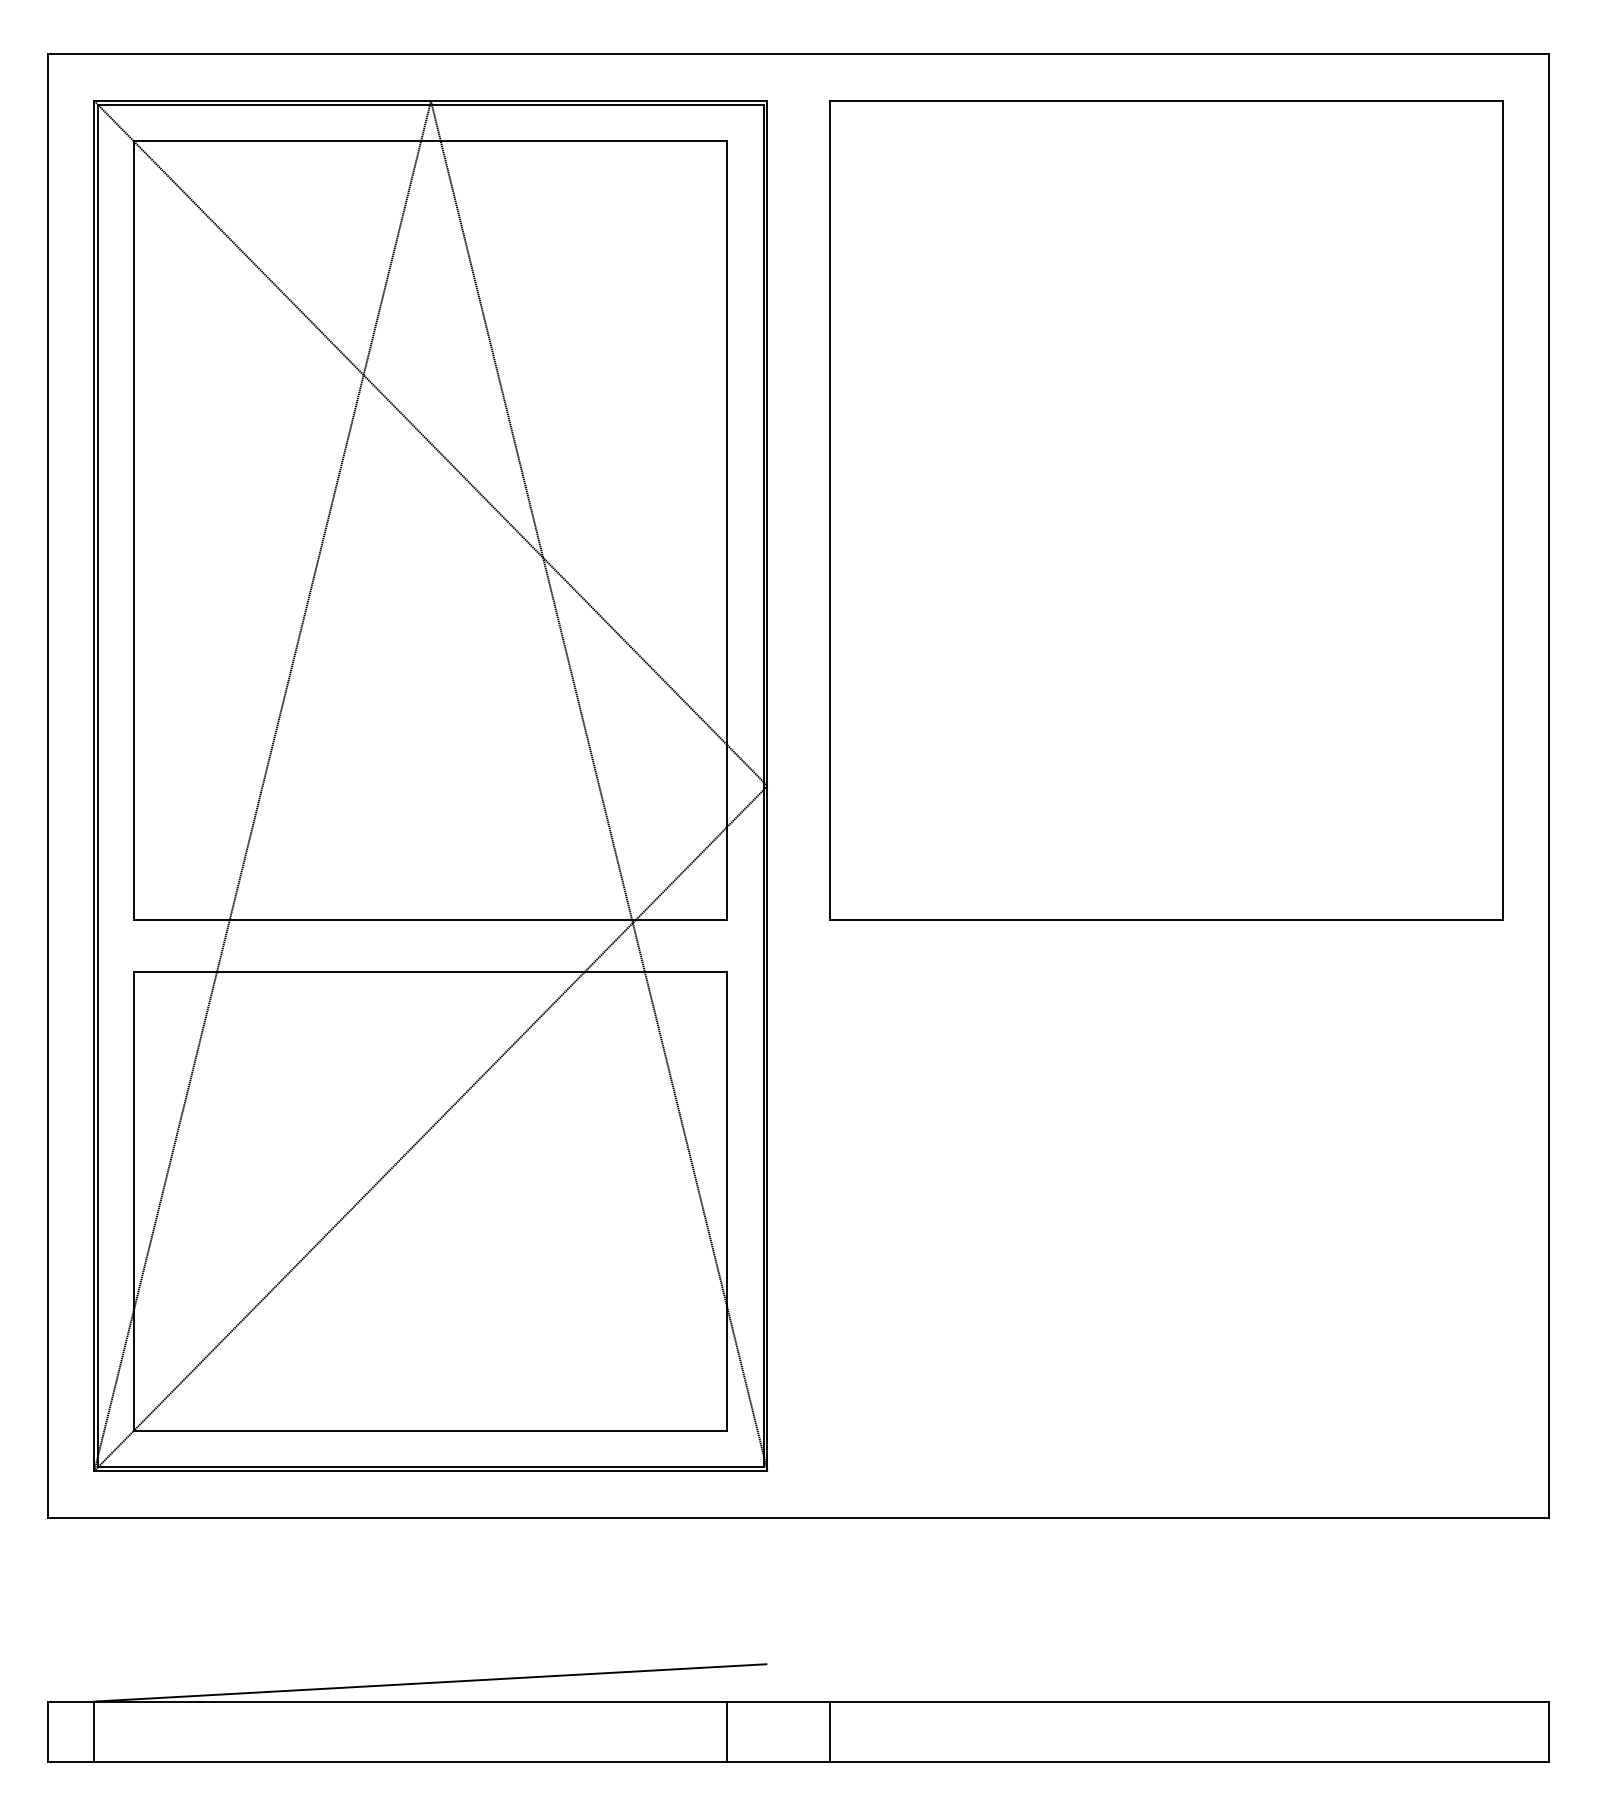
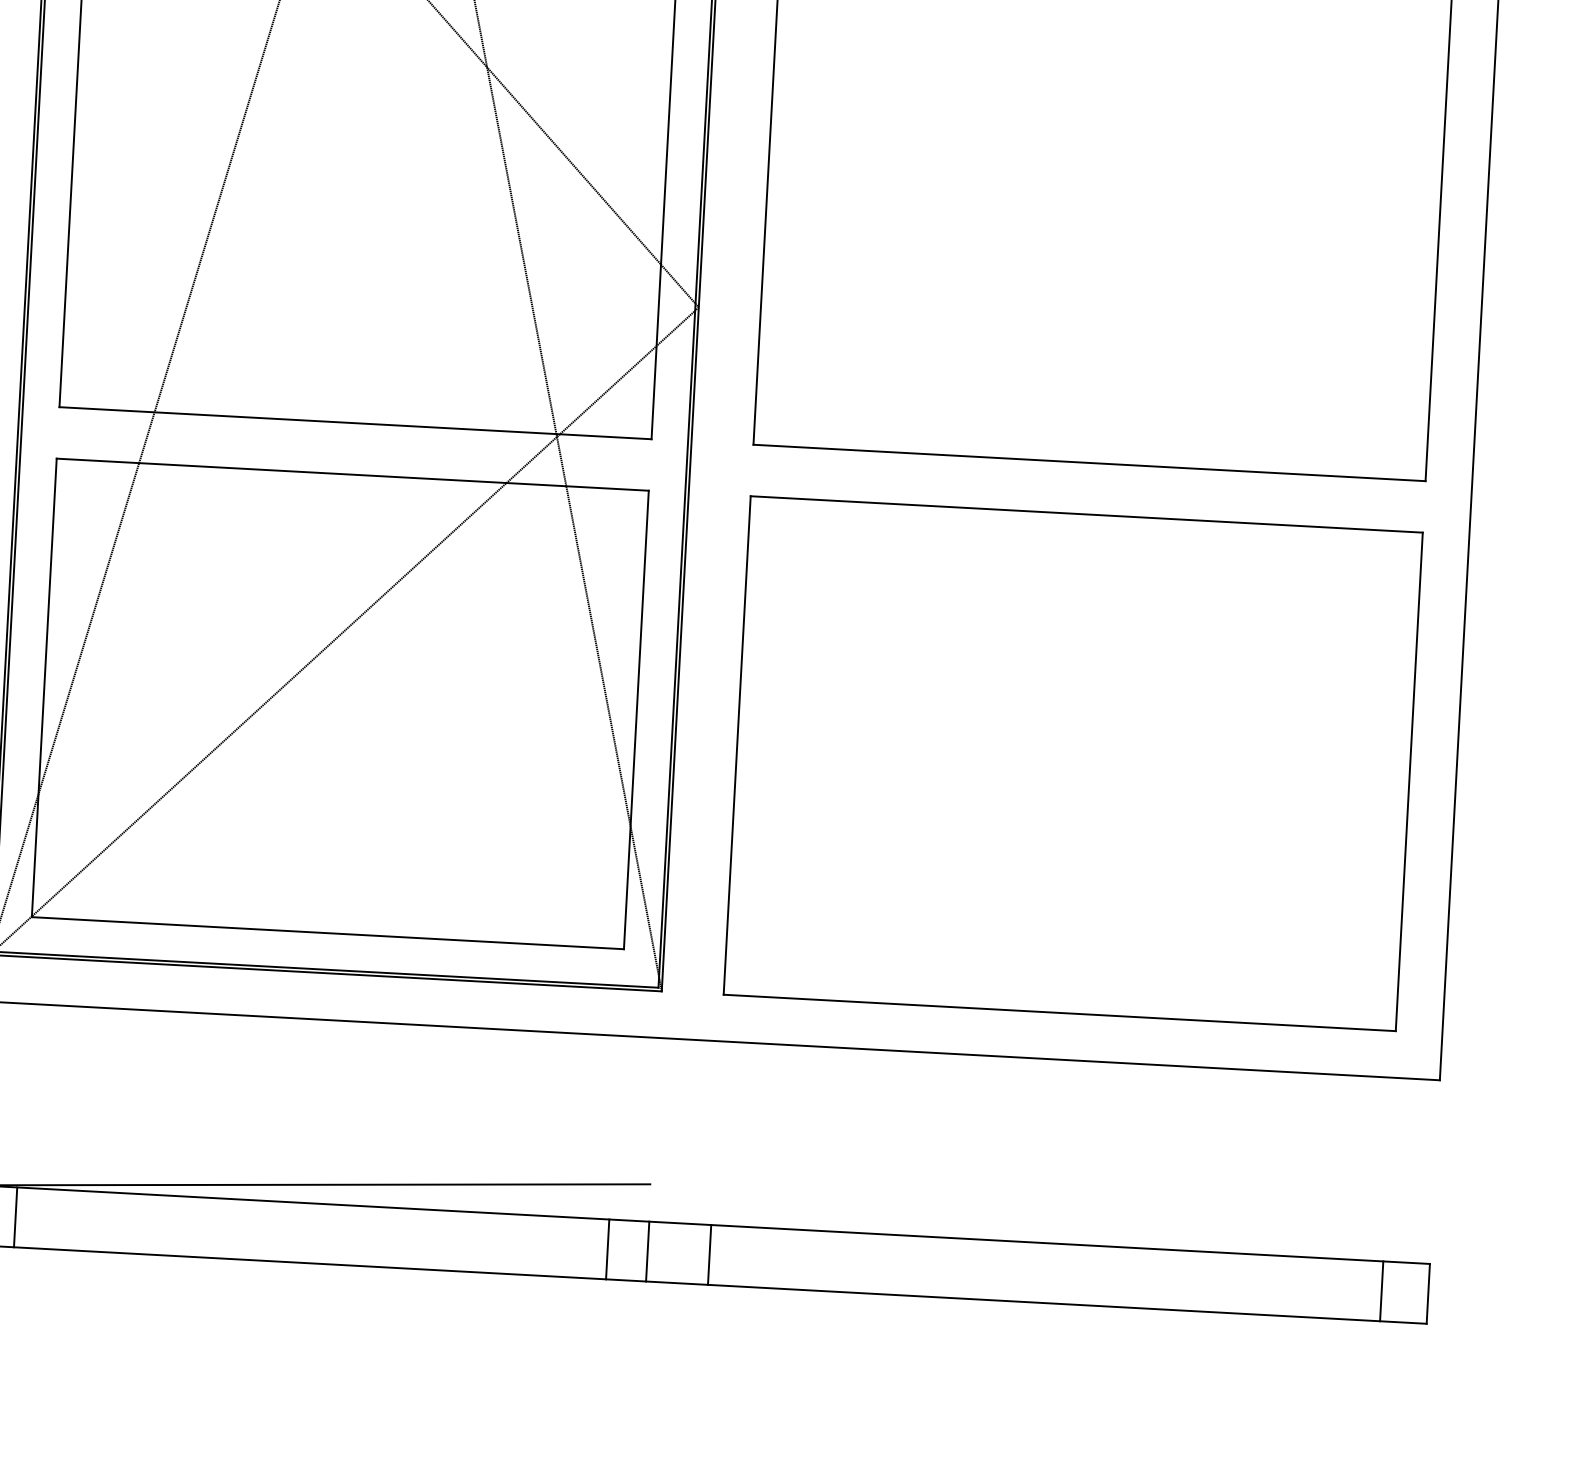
part: (1166, 1221) -> (1073, 763), added
line: (134, 1731) -> (15, 1217), added
line: (767, 1731) -> (647, 1251), added
line: (1502, 1731) -> (1381, 1291), added

